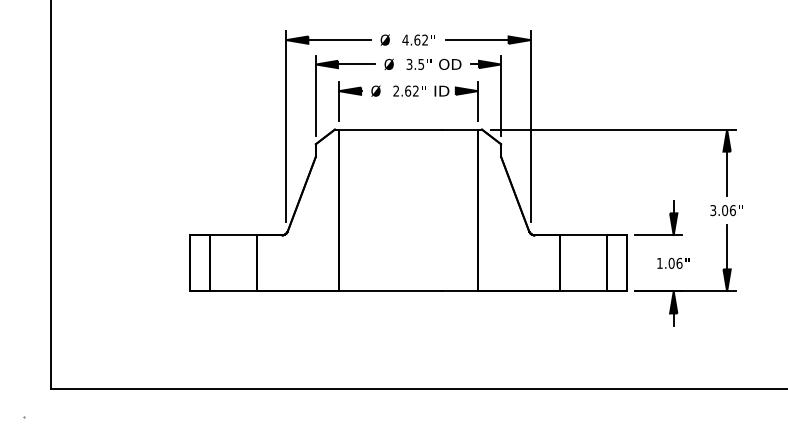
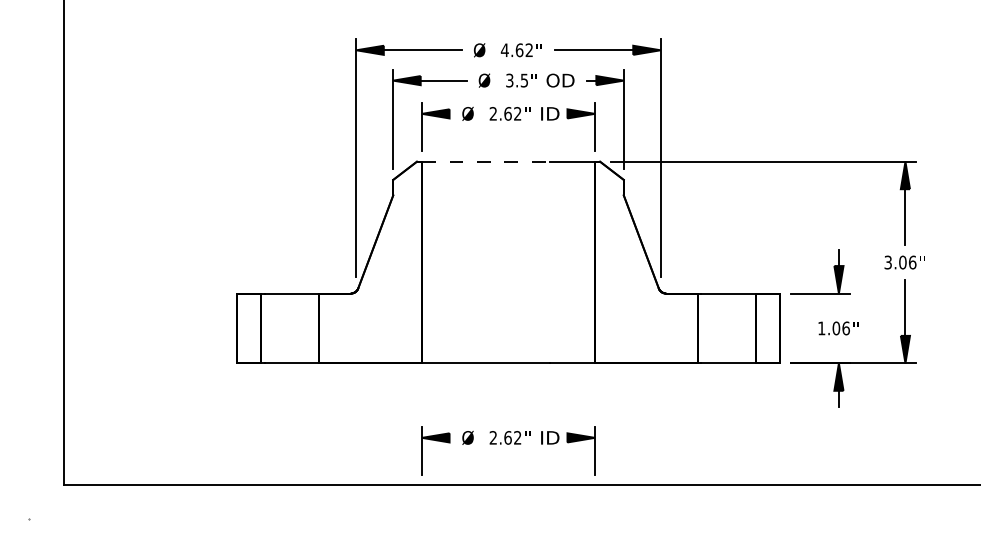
line: (390, 129) -> (486, 161), solid -> dashed
part: (408, 361) -> (508, 450), added

